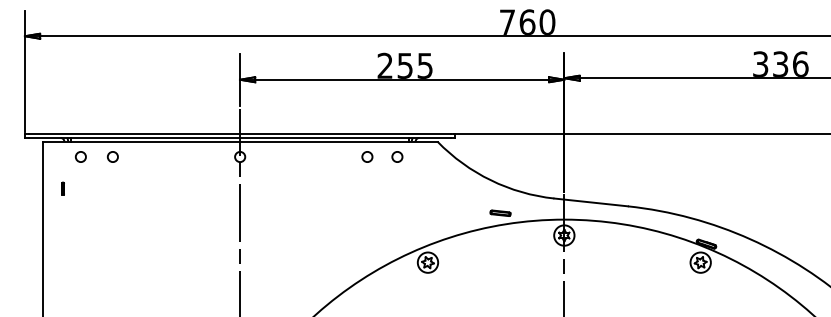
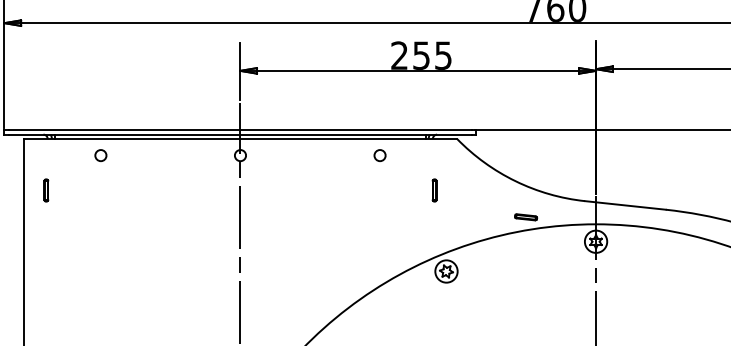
circle: (80, 156) -> (65, 155), removed
circle: (397, 156) -> (413, 155), removed
part: (62, 188) -> (45, 190), size x1.67
part: (416, 188) -> (433, 190), added

